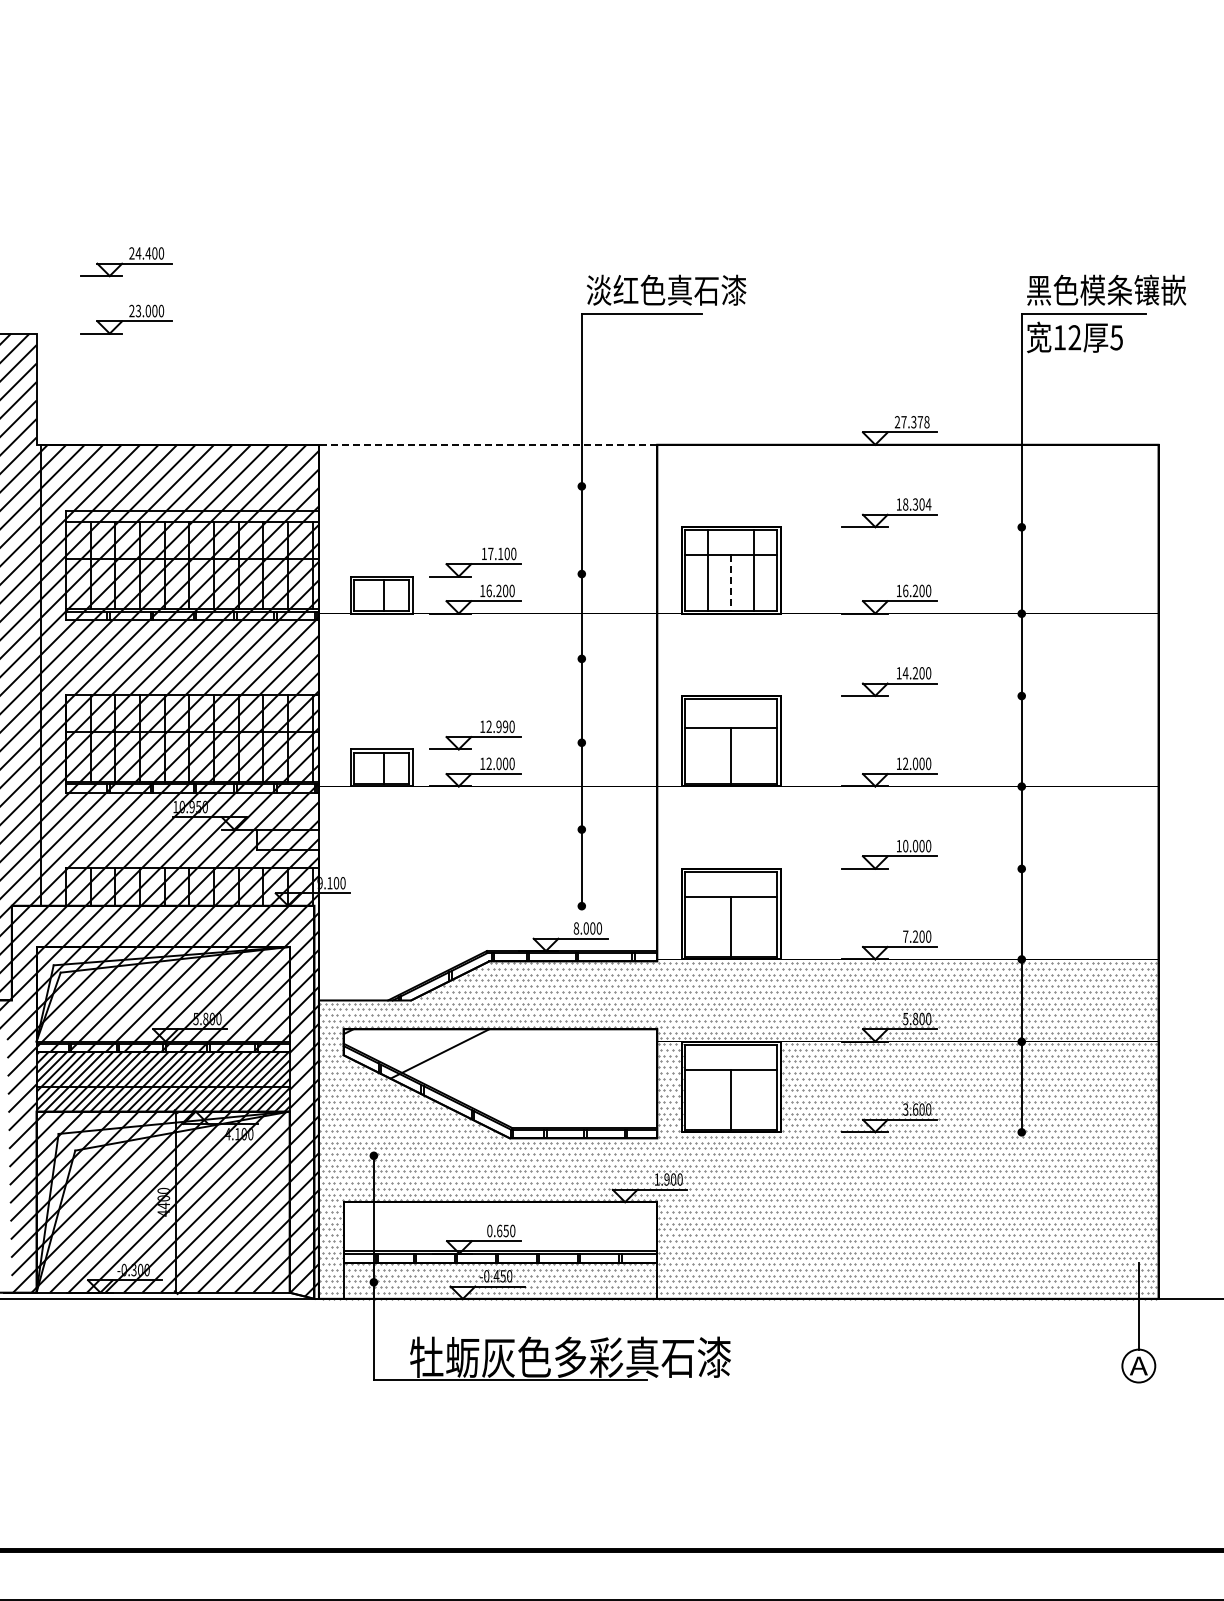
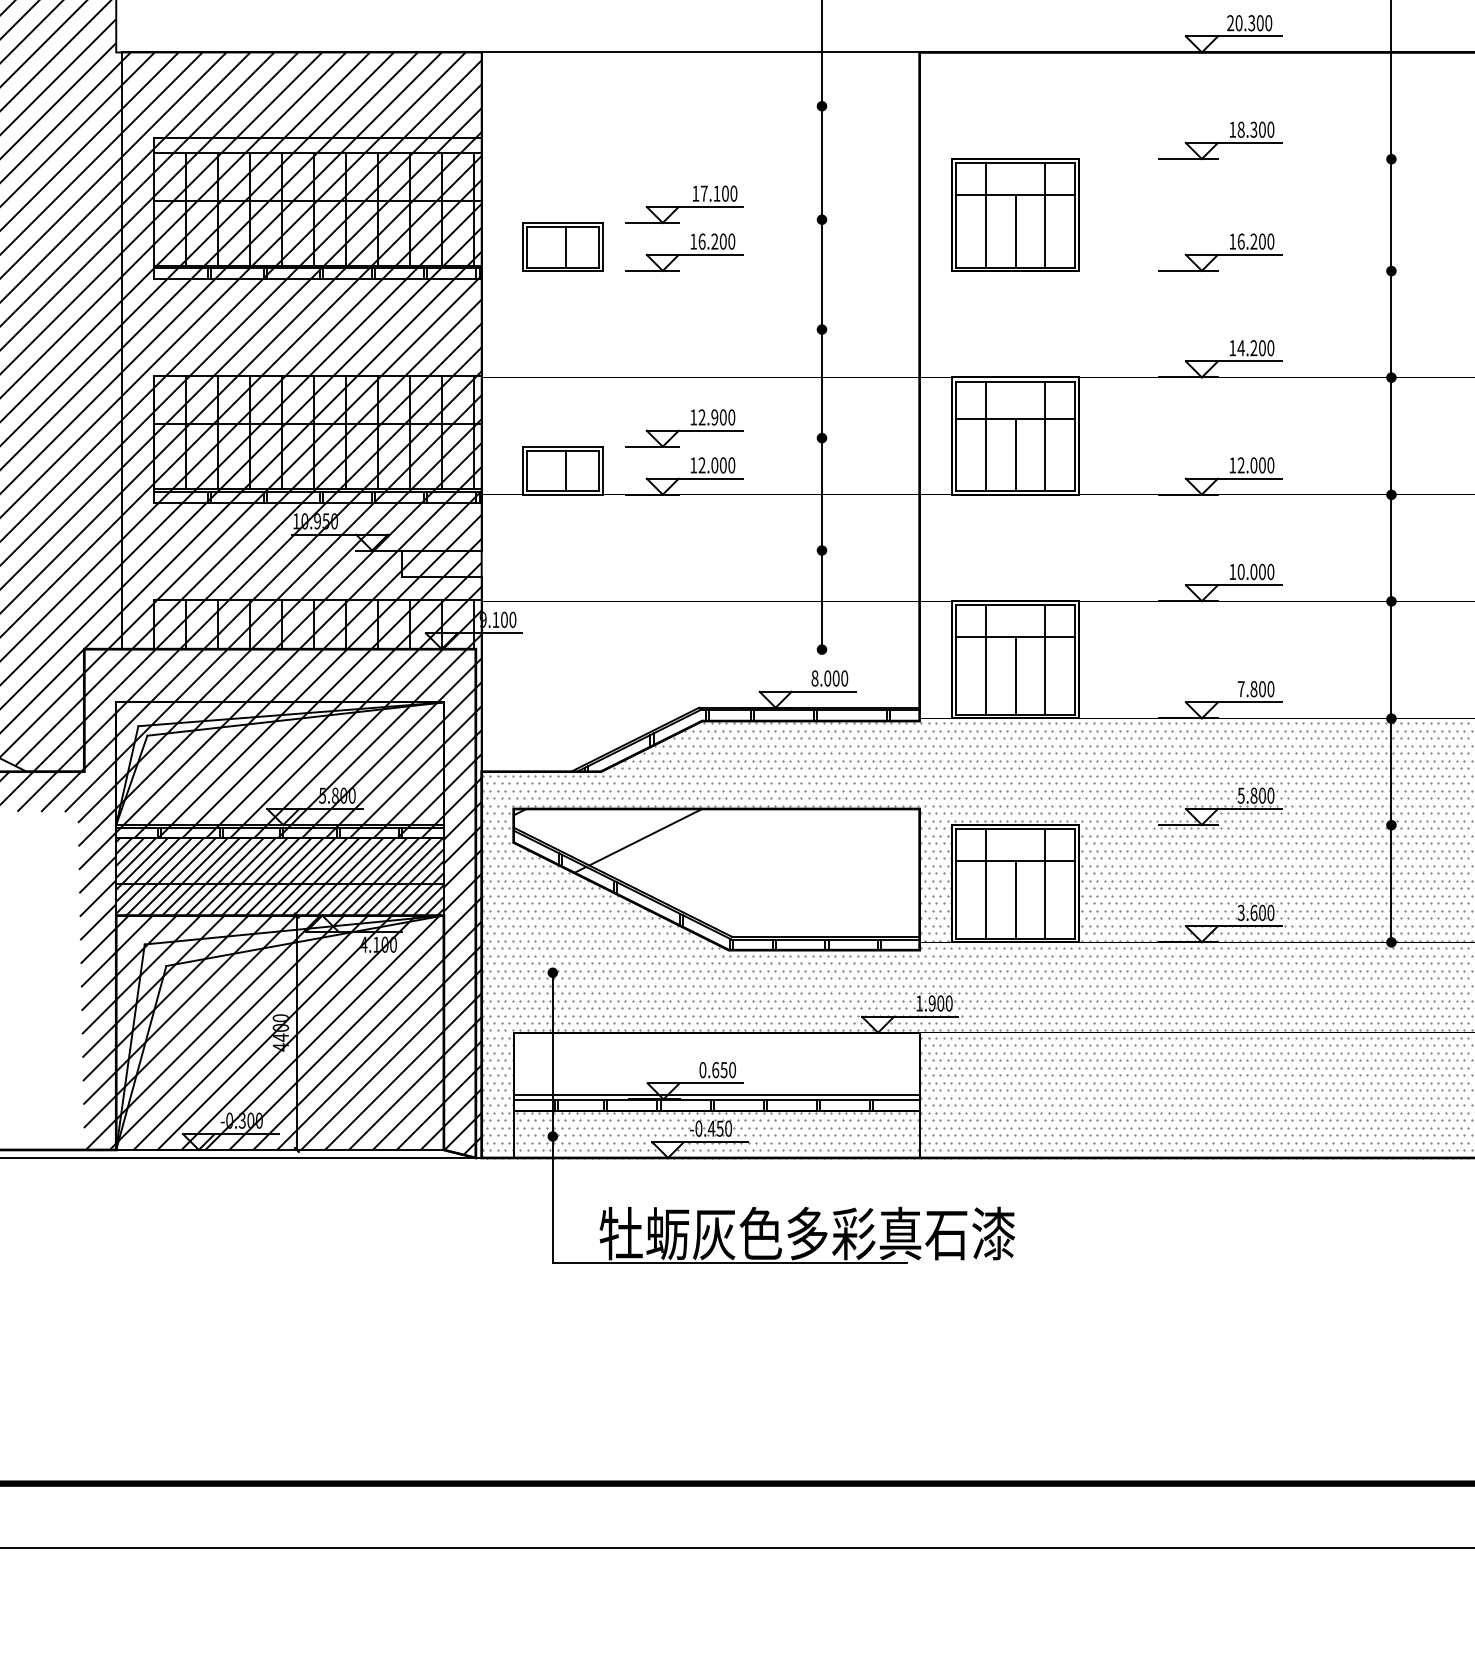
text: (915, 422) -> (1253, 23), 27.378 -> 20.300
line: (487, 444) -> (699, 52), dashed -> solid
text: (928, 504) -> (1270, 129), 18.304 -> 18.300
line: (731, 583) -> (1015, 231), dashed -> solid
text: (505, 726) -> (723, 417), 12.990 -> 12.900
line: (708, 741) -> (985, 436), added
line: (754, 741) -> (1045, 436), added
line: (708, 914) -> (985, 660), added
line: (754, 914) -> (1045, 660), added
text: (915, 936) -> (1253, 688), 7.200 -> 7.800
line: (708, 1086) -> (985, 883), added
line: (754, 1086) -> (1045, 883), added

